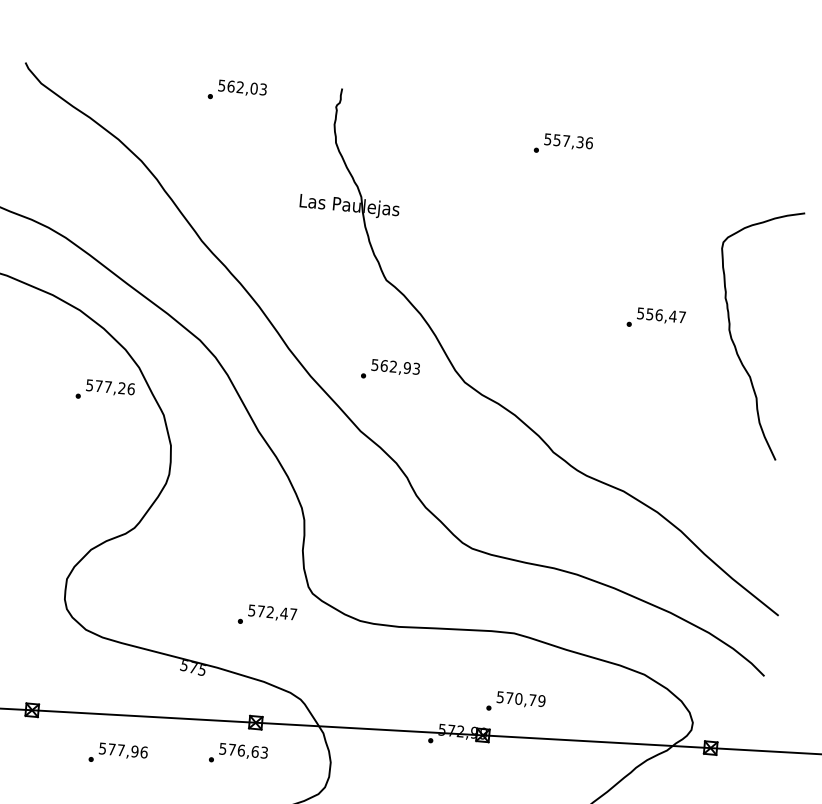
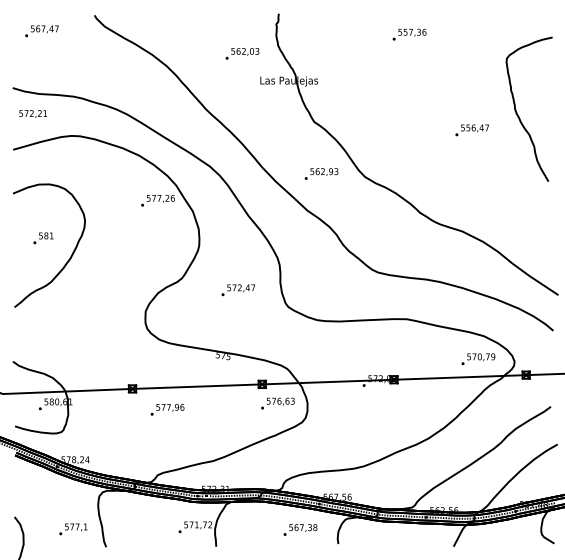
text: (237, 90) -> (242, 53), moved
curve: (734, 340) -> (518, 114), moved
text: (267, 616) -> (238, 290), moved
text: (516, 703) -> (478, 359), moved
text: (118, 753) -> (167, 409), moved
text: (237, 754) -> (277, 403), moved

